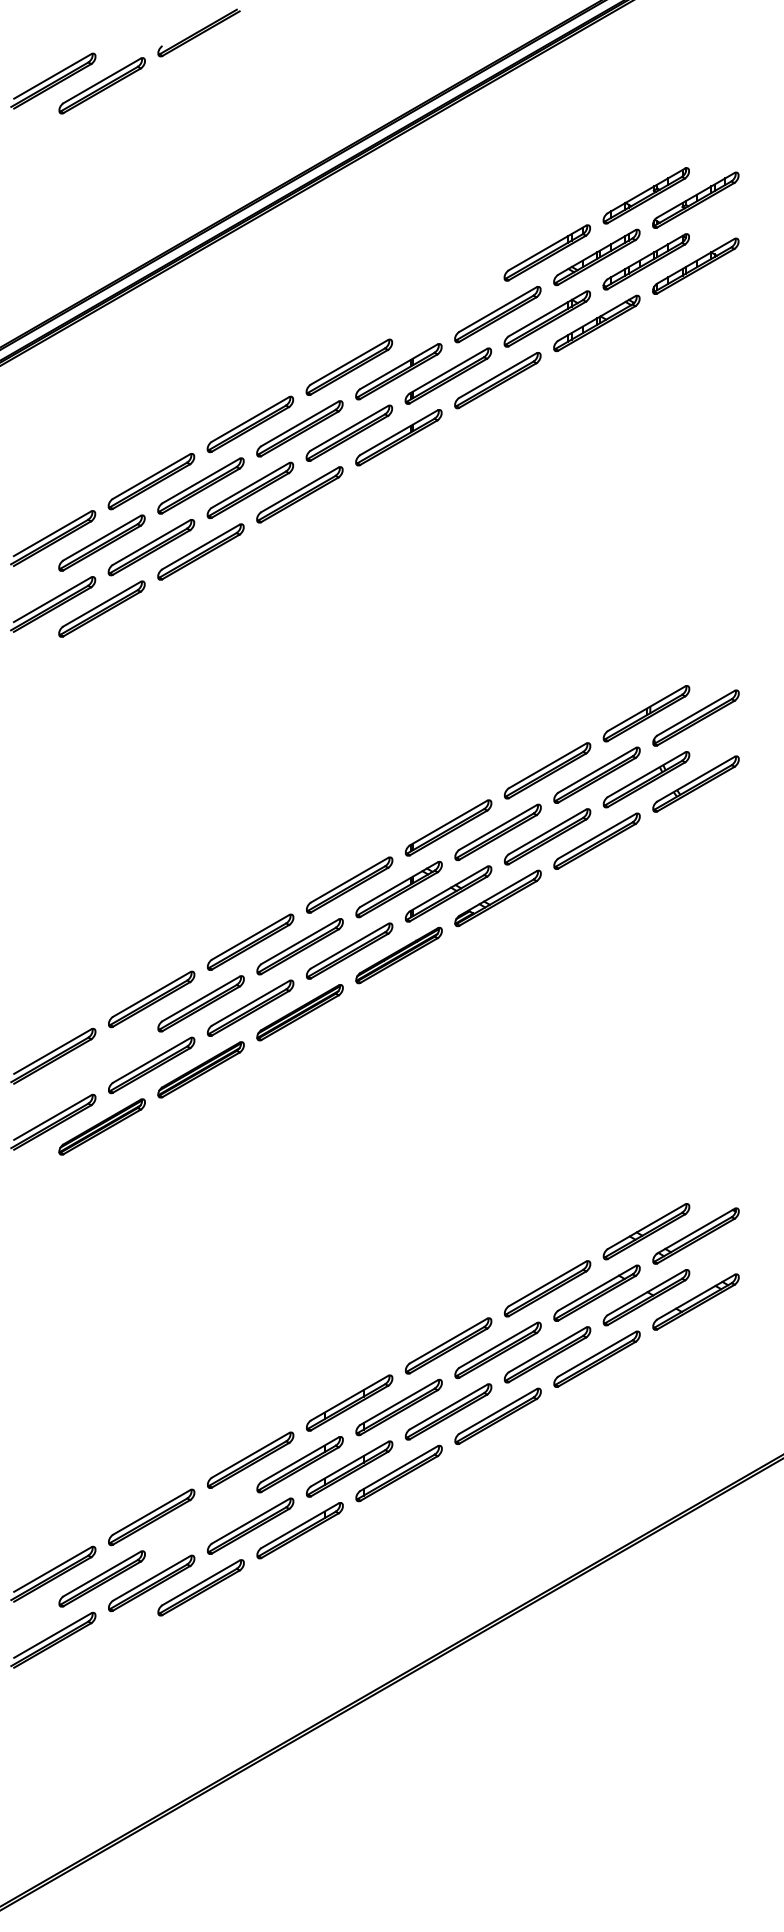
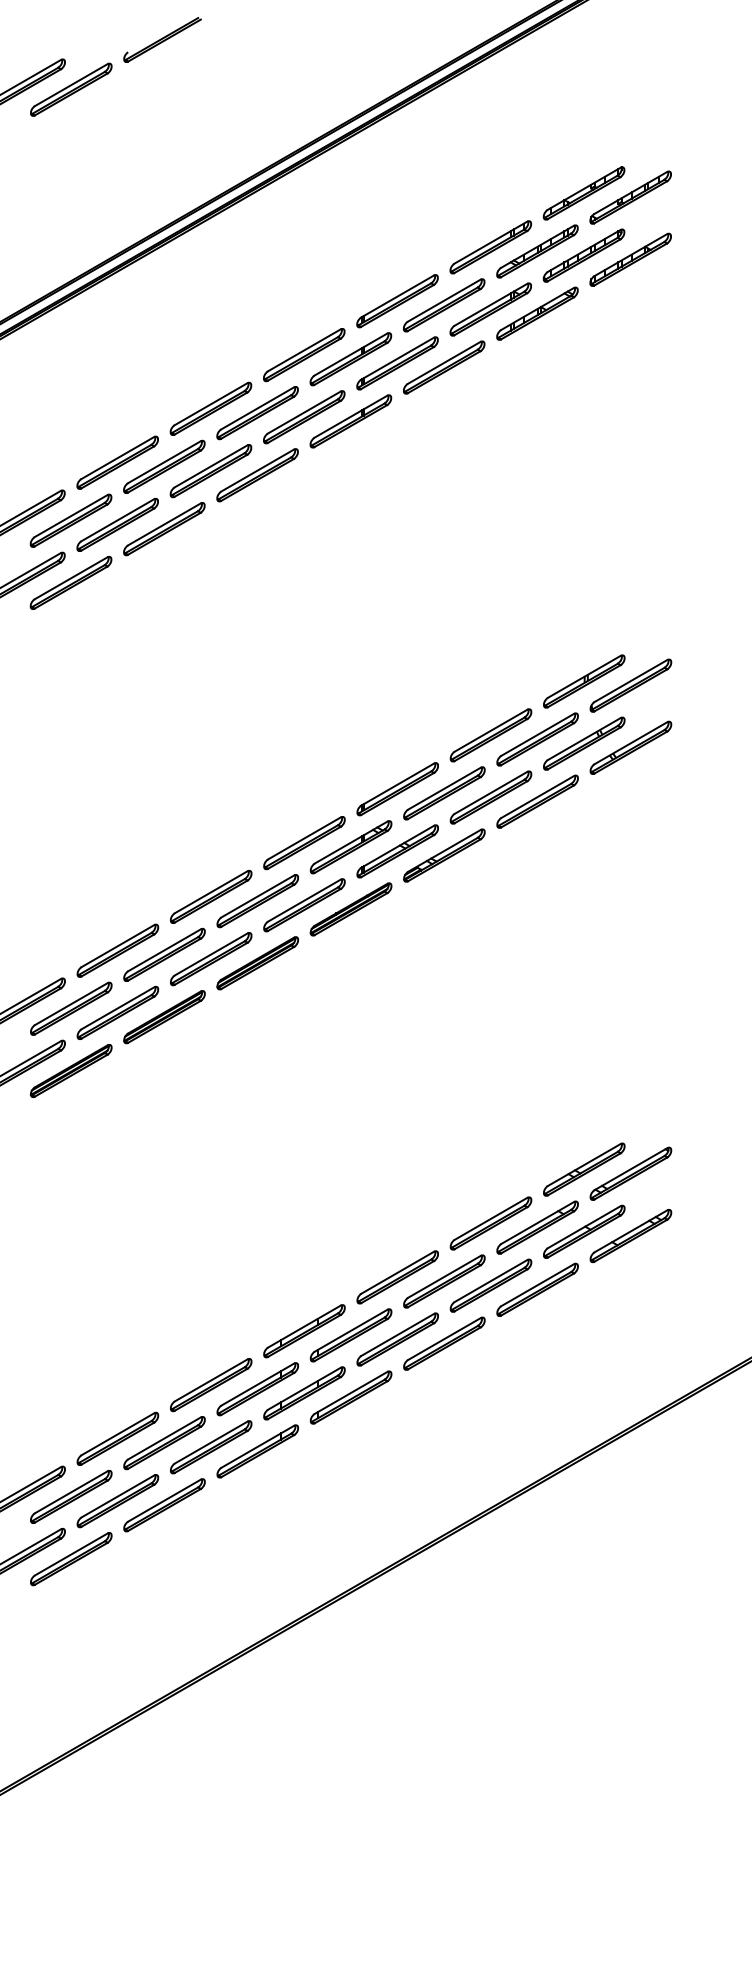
part: (448, 310) -> (397, 301), added
part: (102, 1060) -> (71, 1008), added
part: (201, 1522) -> (164, 1443), added
part: (102, 1645) -> (71, 1559), added

